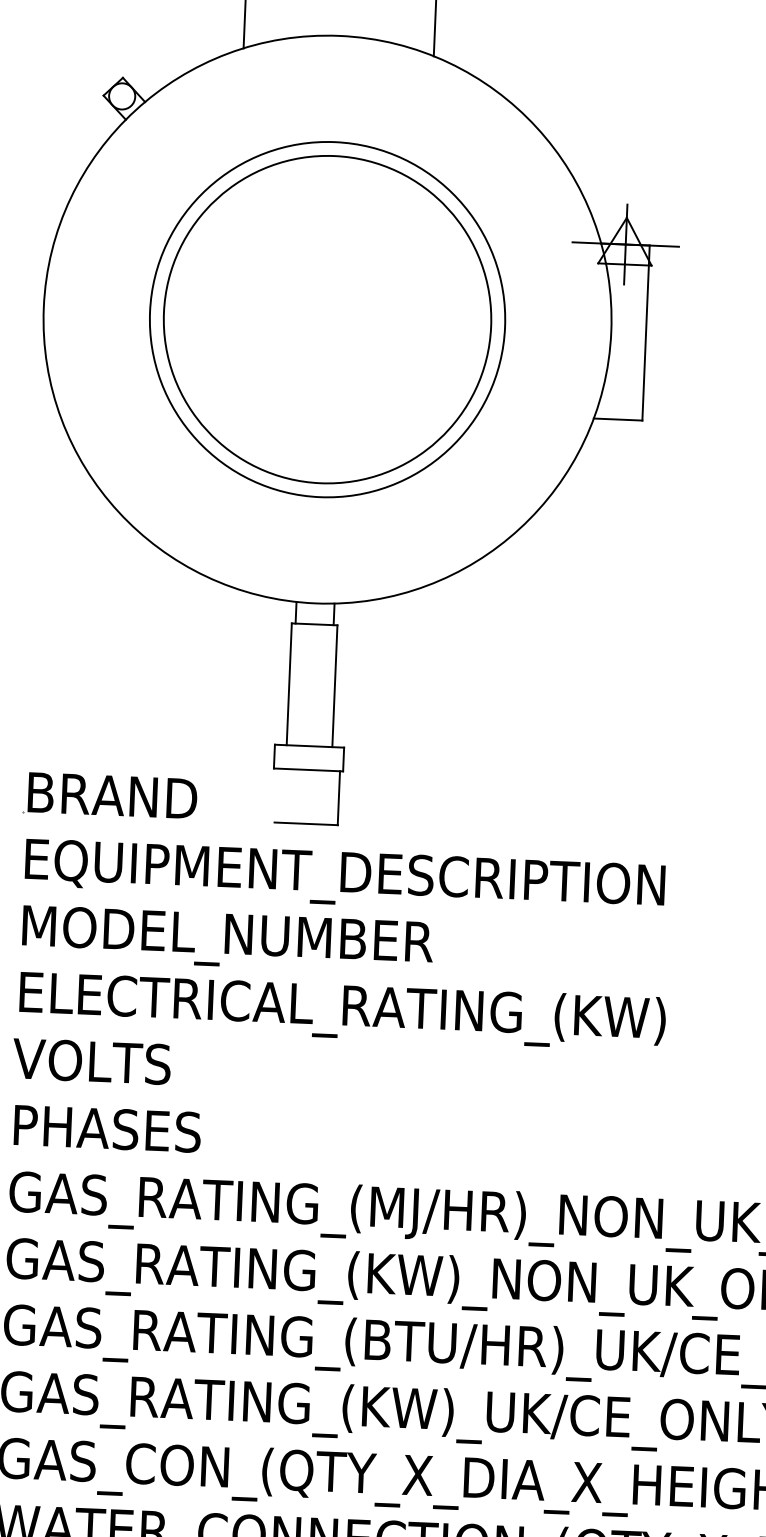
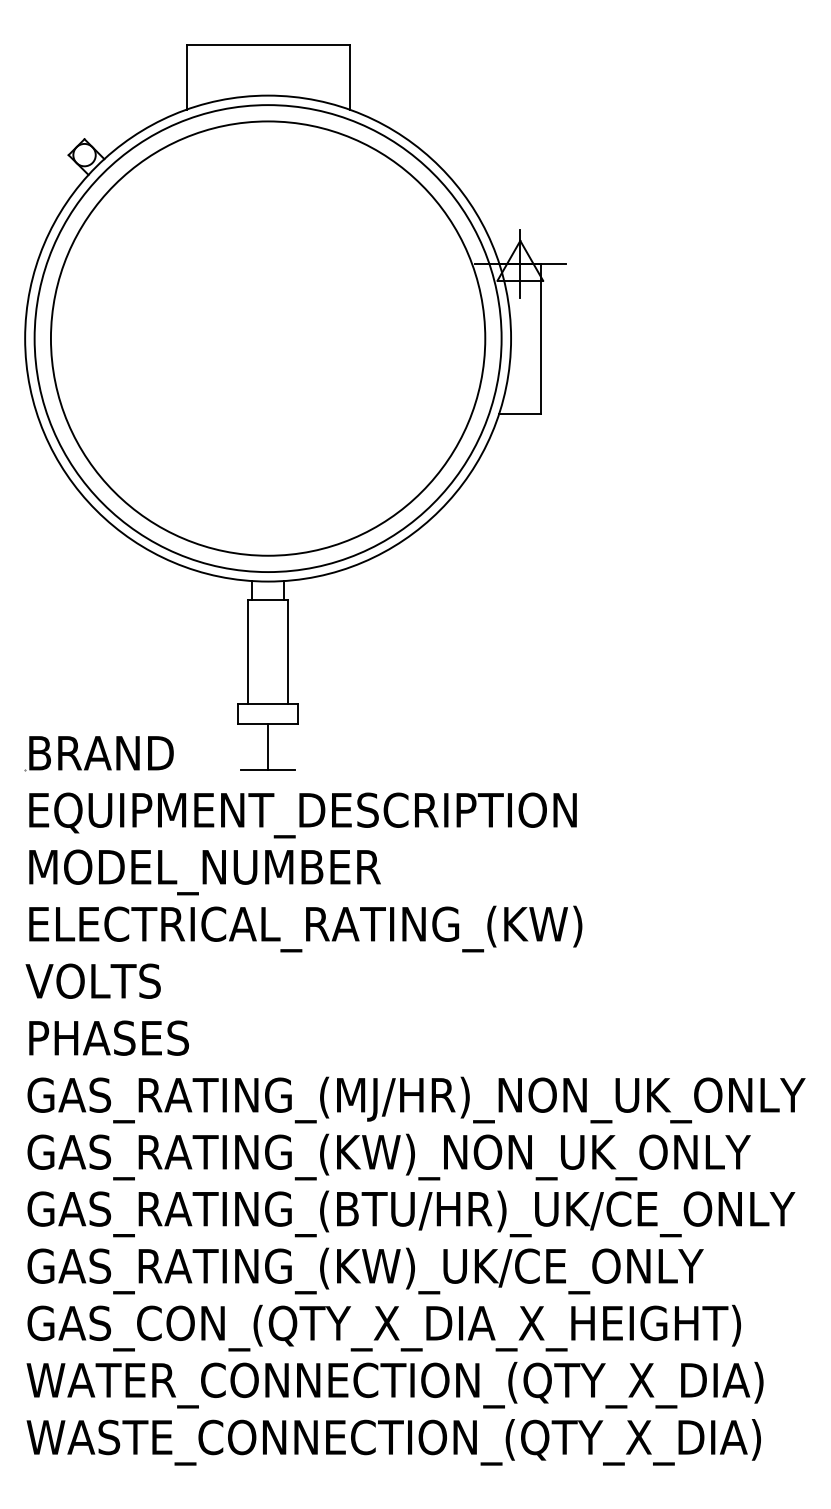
circle: (326, 319) -> (267, 338), size x1.43
circle: (326, 319) -> (267, 338), size x1.67
line: (338, 798) -> (267, 747), moved

